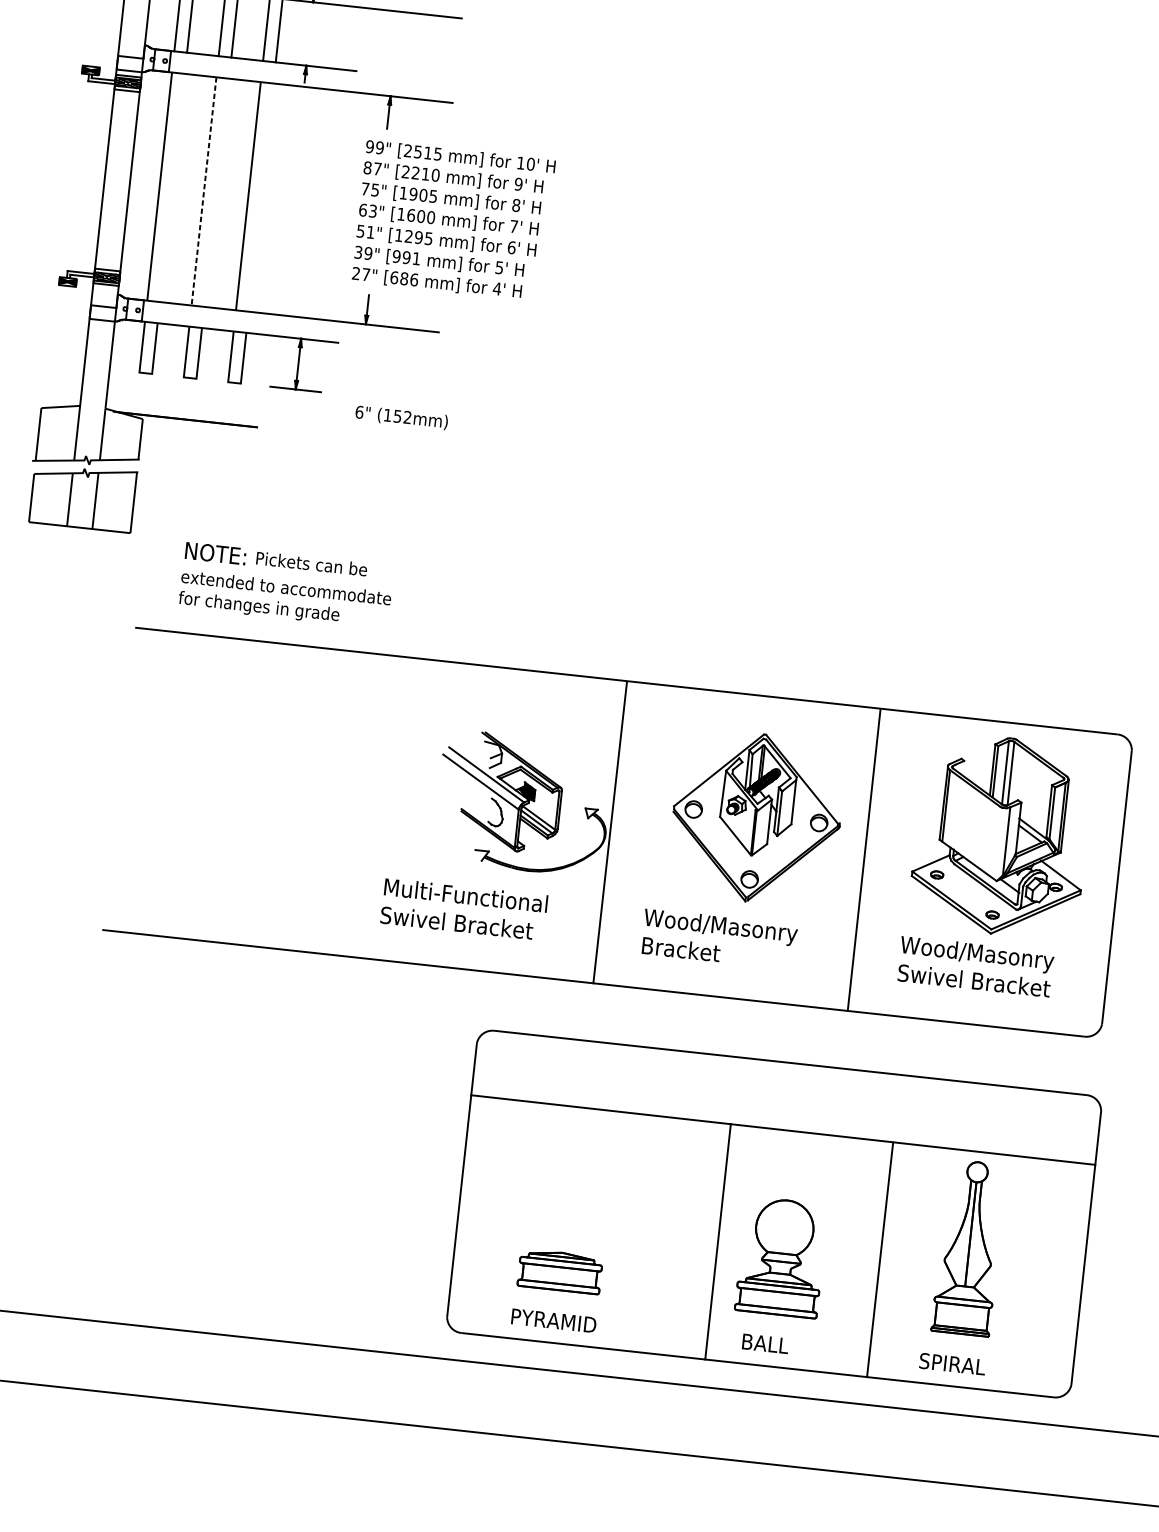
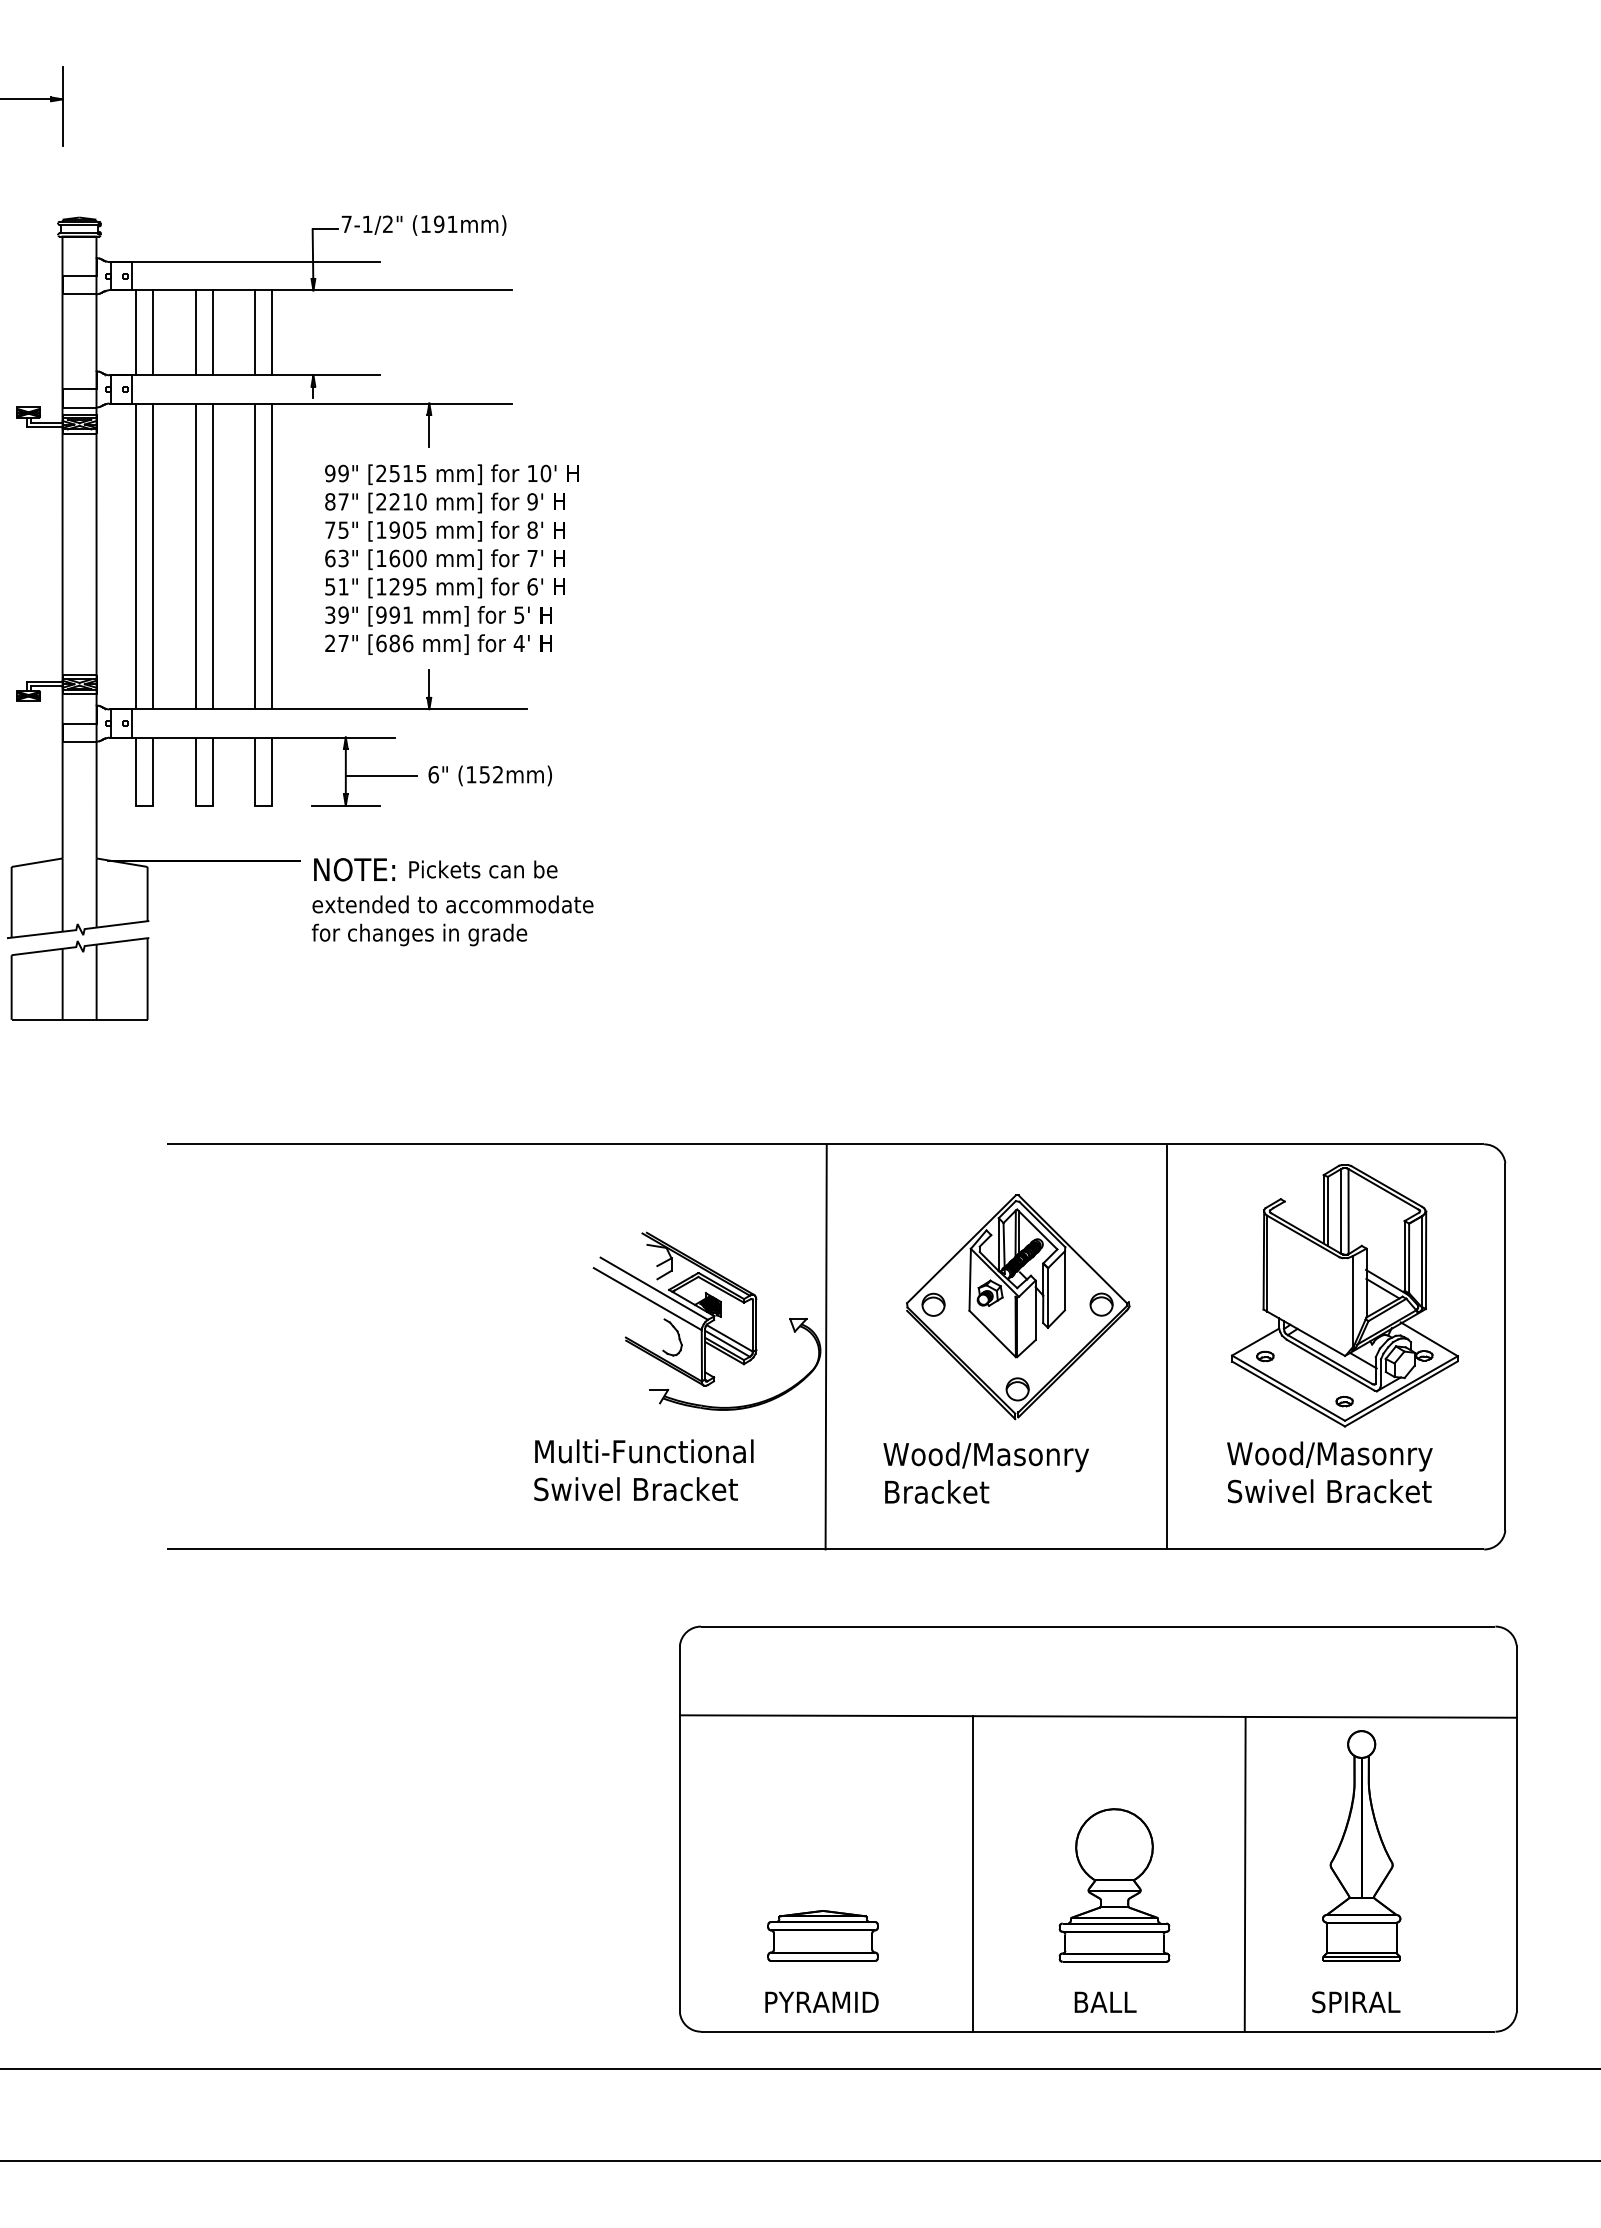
line: (172, 187) -> (153, 556), added
line: (203, 191) -> (195, 556), dashed -> solid
line: (216, 192) -> (212, 556), added
line: (261, 197) -> (272, 556), added
text: (453, 220) -> (451, 559), moved
line: (323, 370) -> (380, 776), added
text: (401, 417) -> (489, 775), moved
text: (286, 586) -> (452, 902), moved
line: (717, 1241) -> (972, 1873), moved

